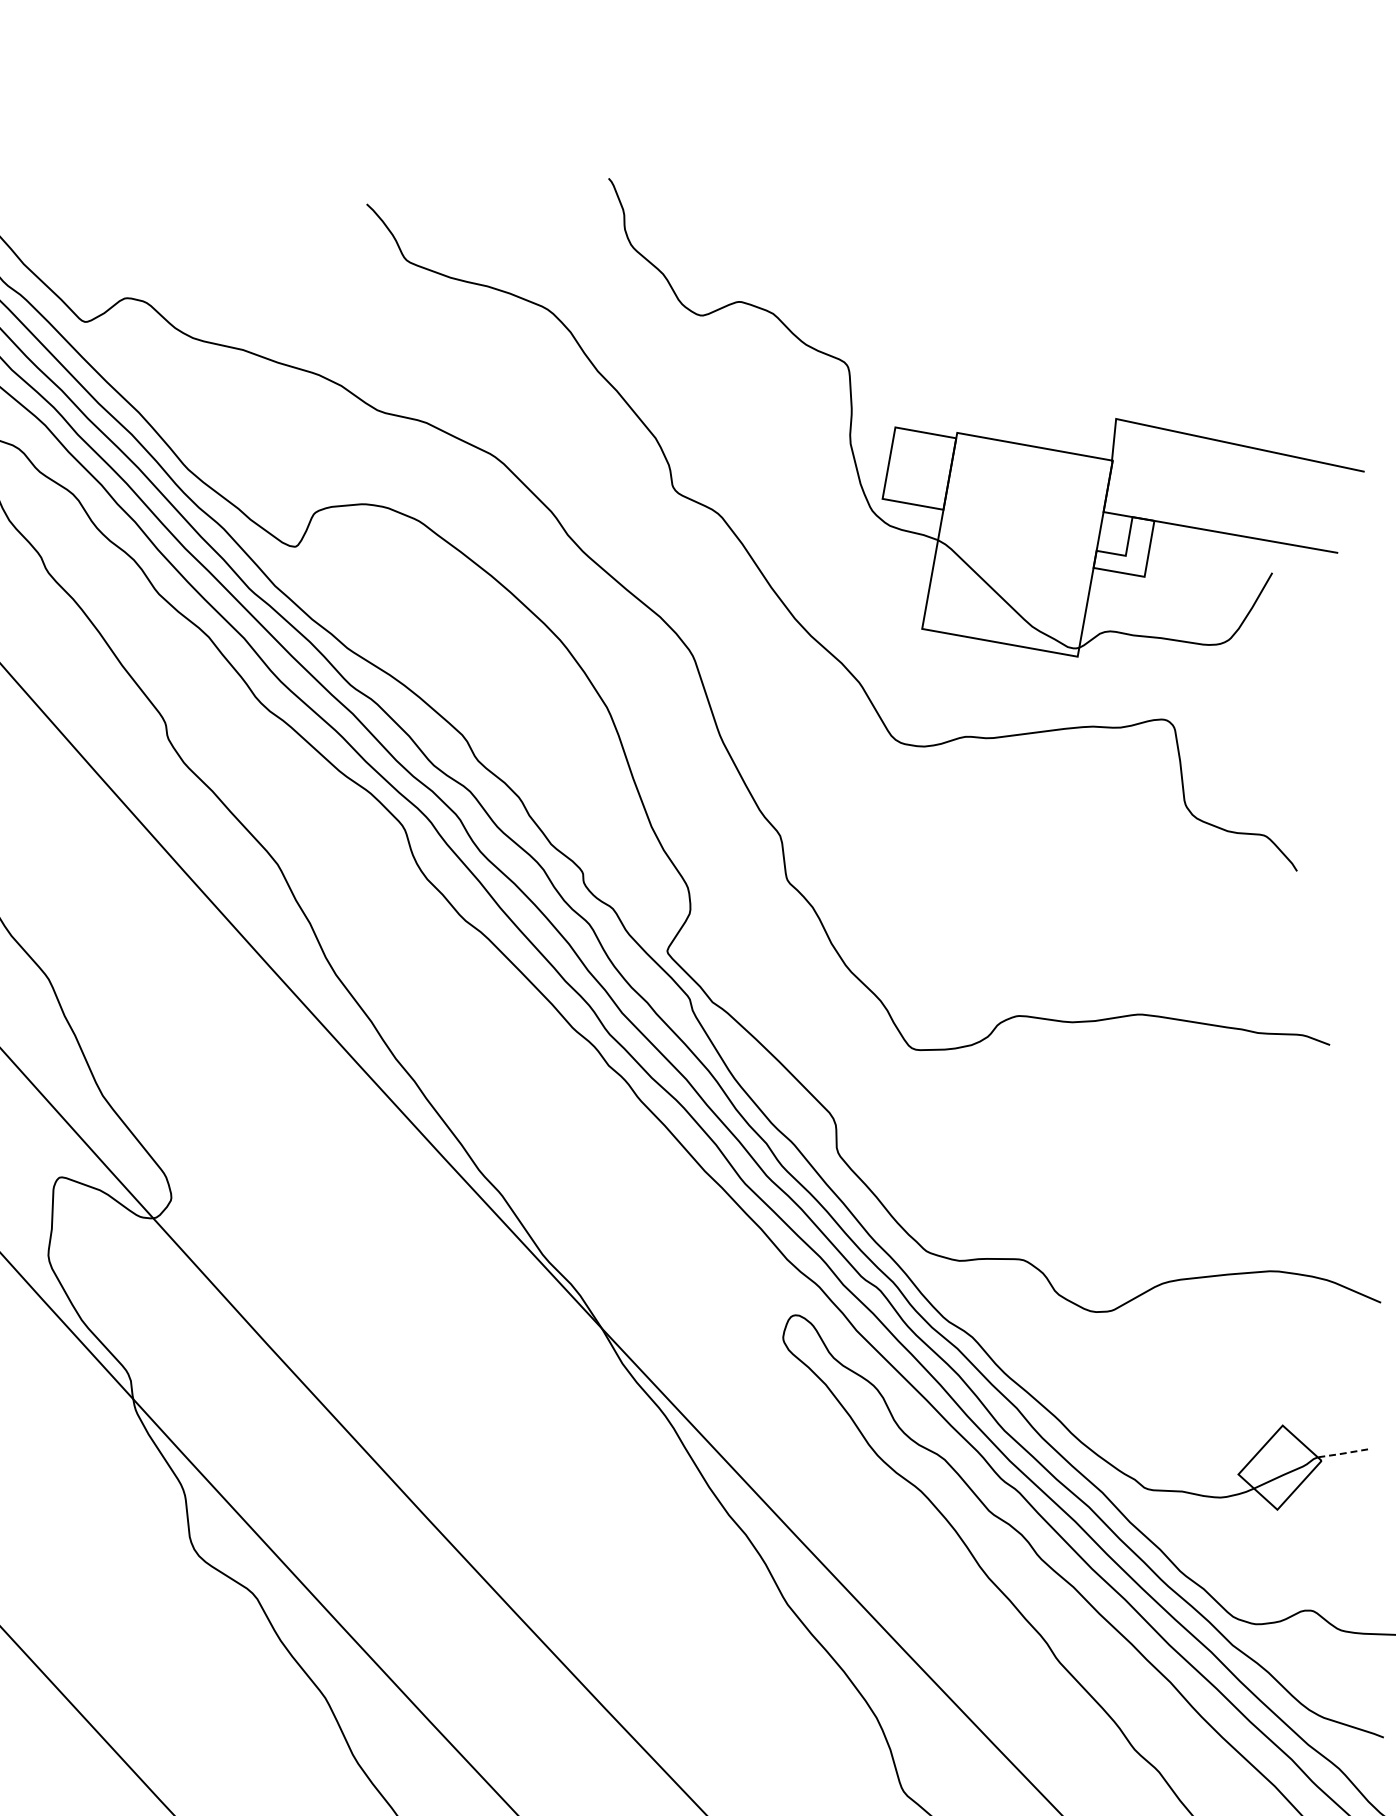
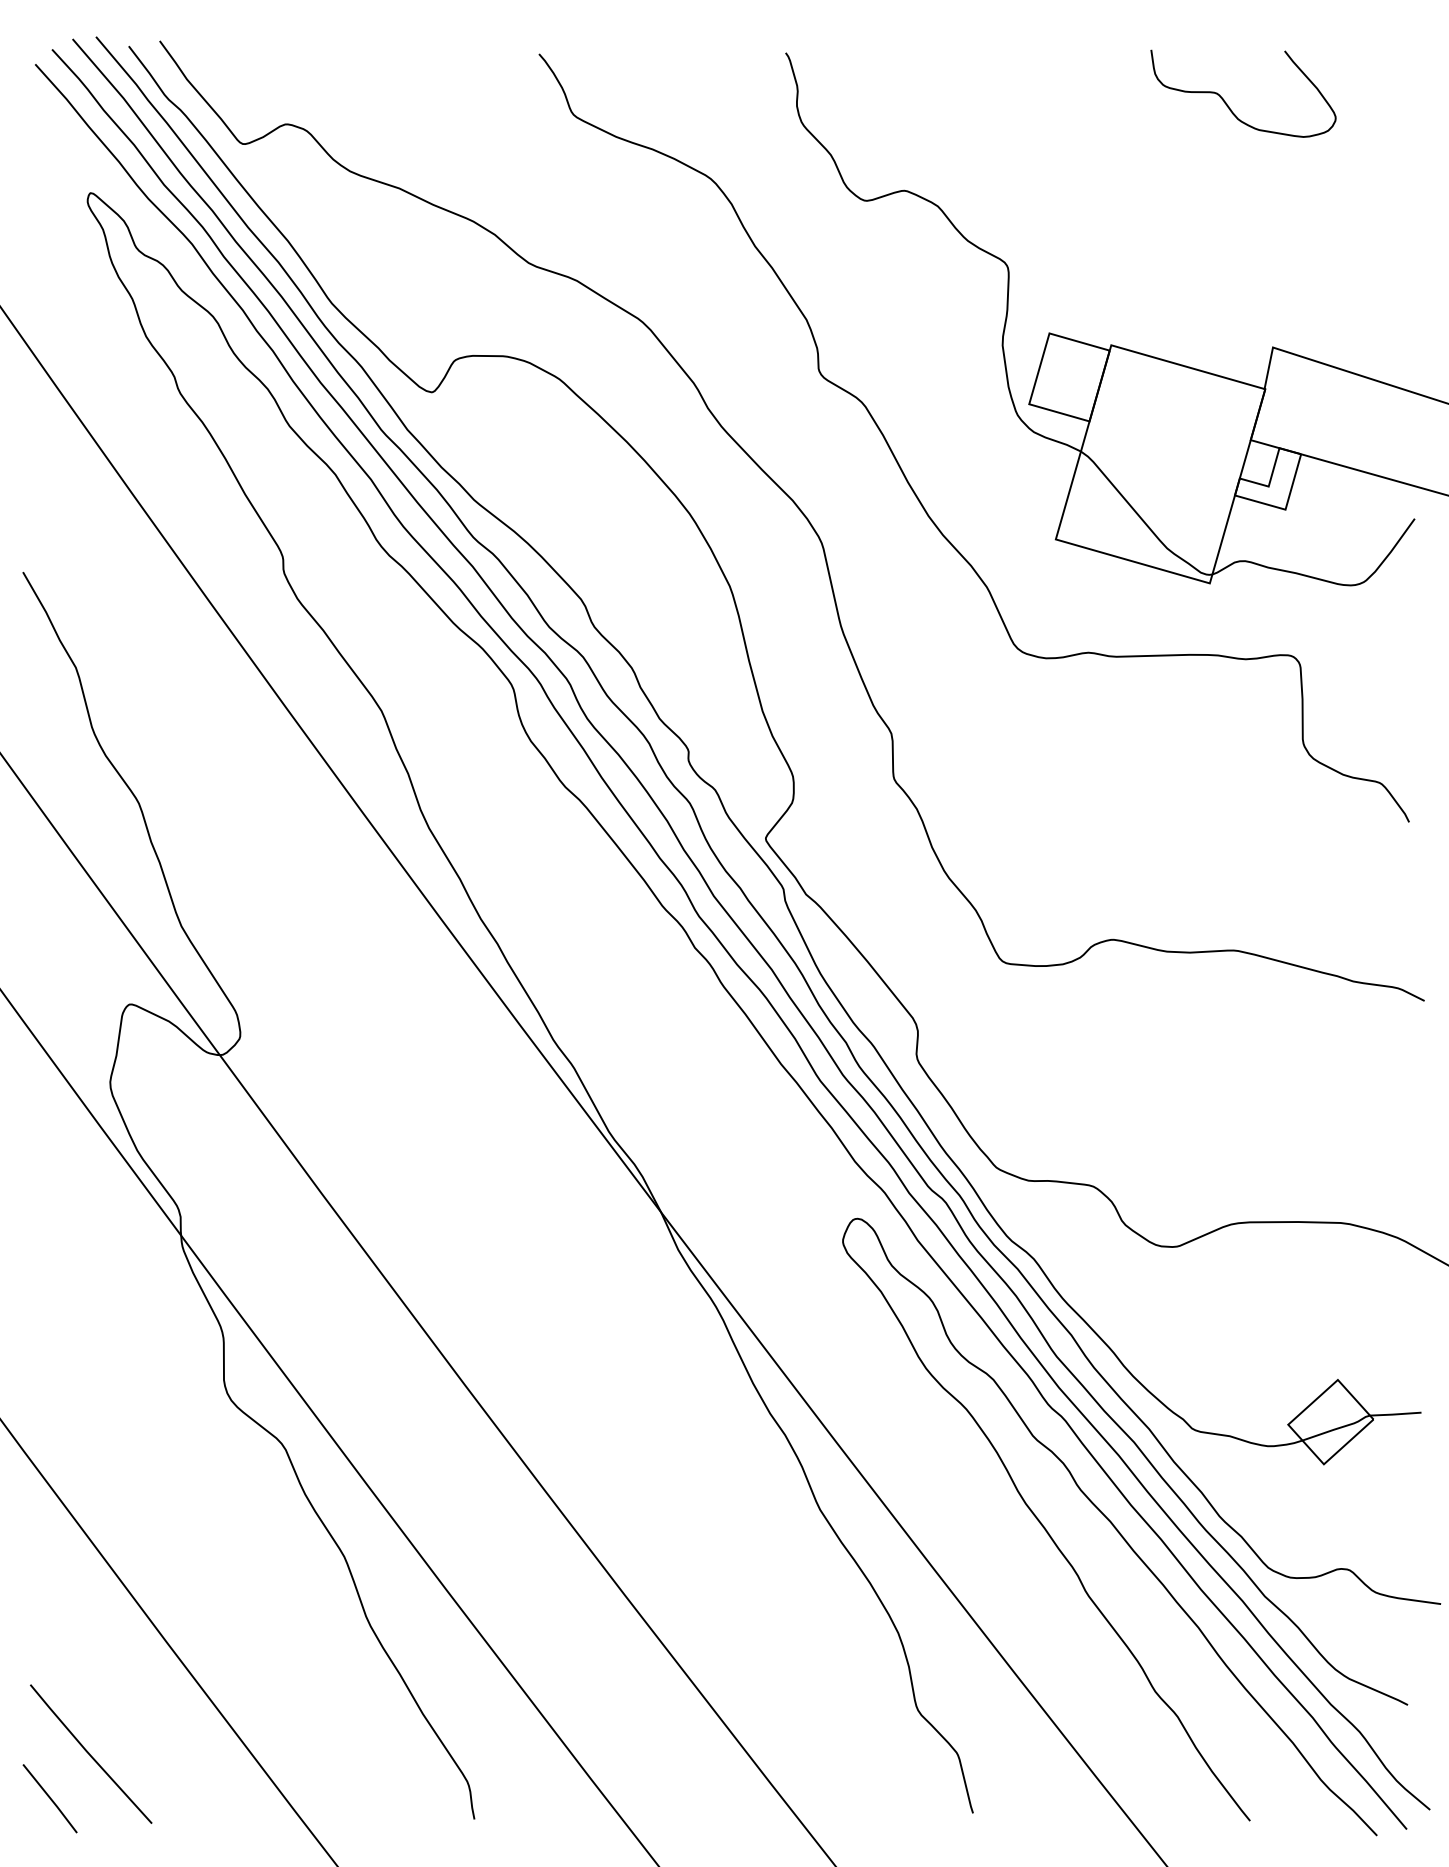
curve: (1049, 186) -> (1229, 106), added
line: (1342, 1453) -> (1395, 1414), dashed -> solid

